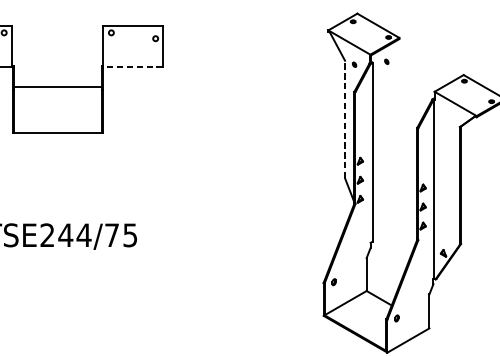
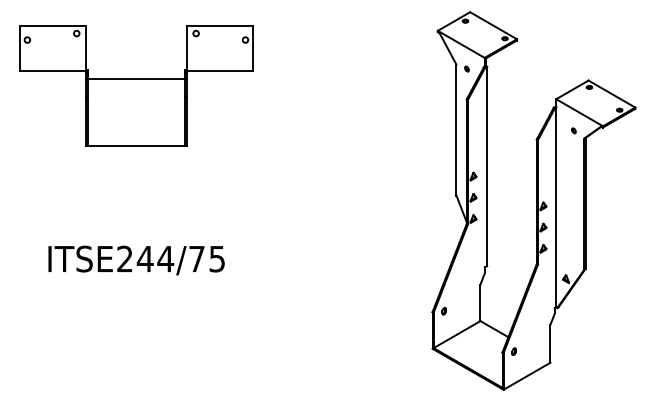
part: (386, 61) -> (573, 130), moved
line: (132, 66) -> (219, 71), dashed -> solid
line: (57, 86) -> (136, 79), moved
line: (345, 118) -> (456, 129), dashed -> solid

